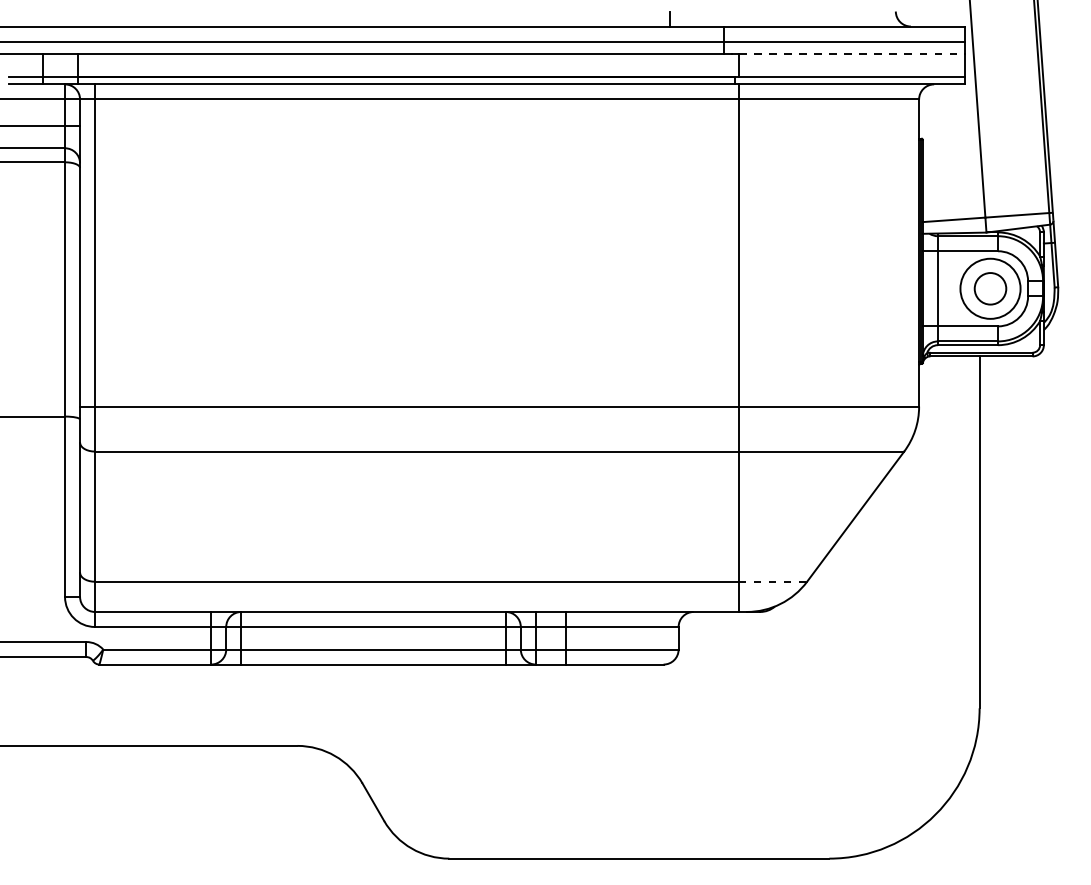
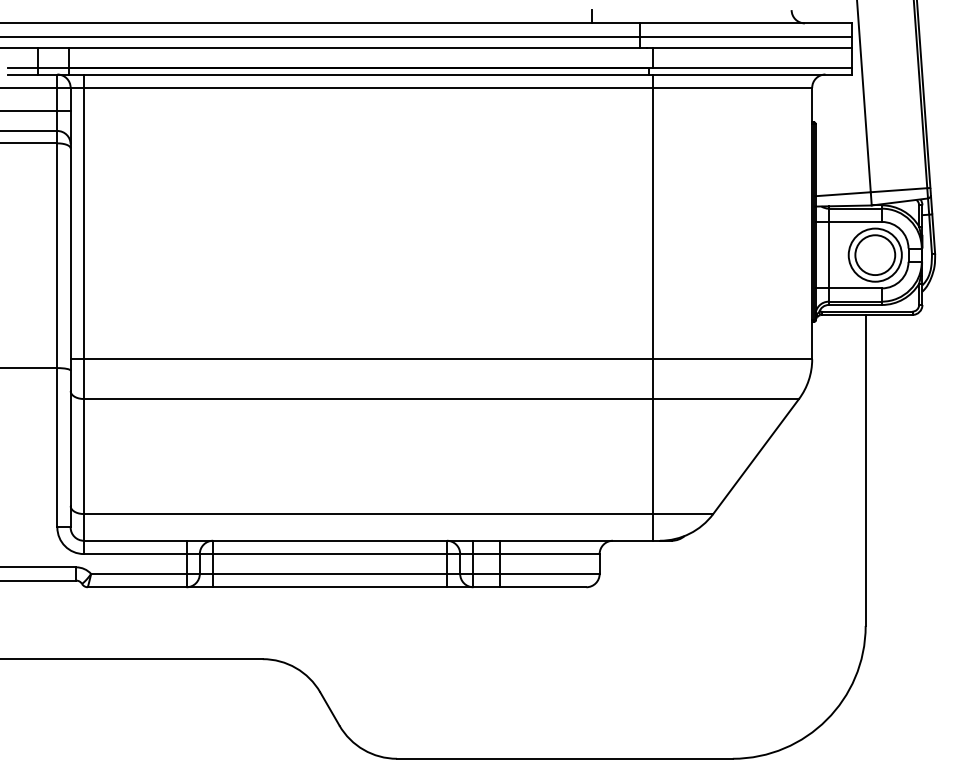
line: (851, 54) -> (752, 48), dashed -> solid
circle: (990, 288) -> (875, 254), size x1.43
line: (773, 581) -> (683, 513), dashed -> solid

